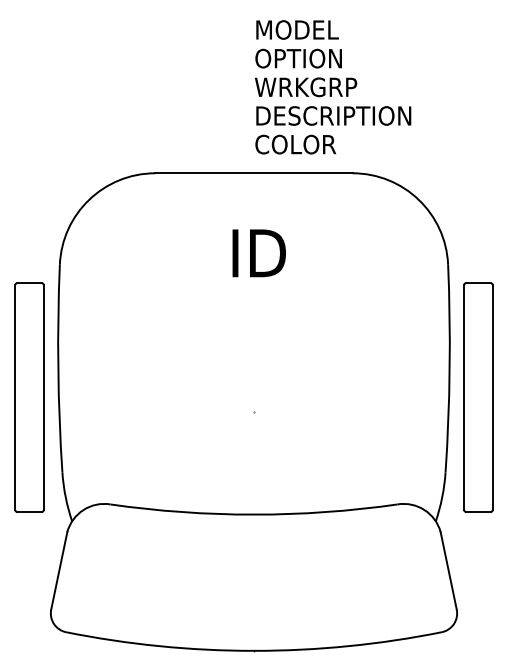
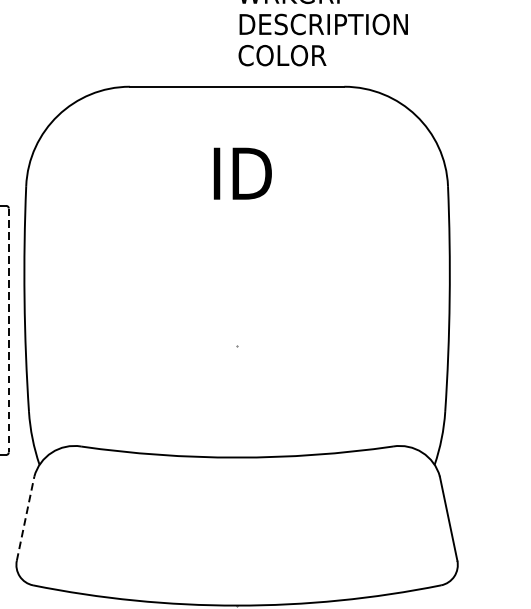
part: (478, 397) -> (481, 330), removed
line: (43, 398) -> (8, 331), solid -> dashed
line: (59, 570) -> (25, 518), solid -> dashed

